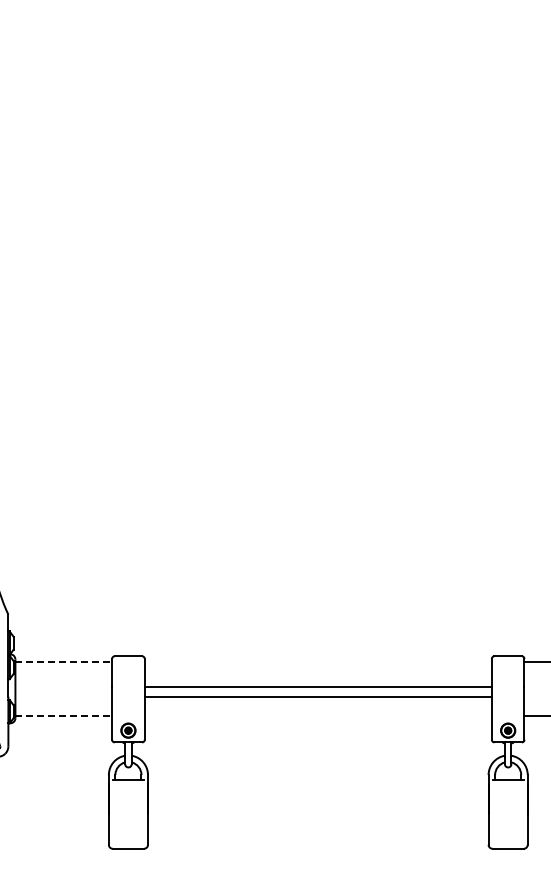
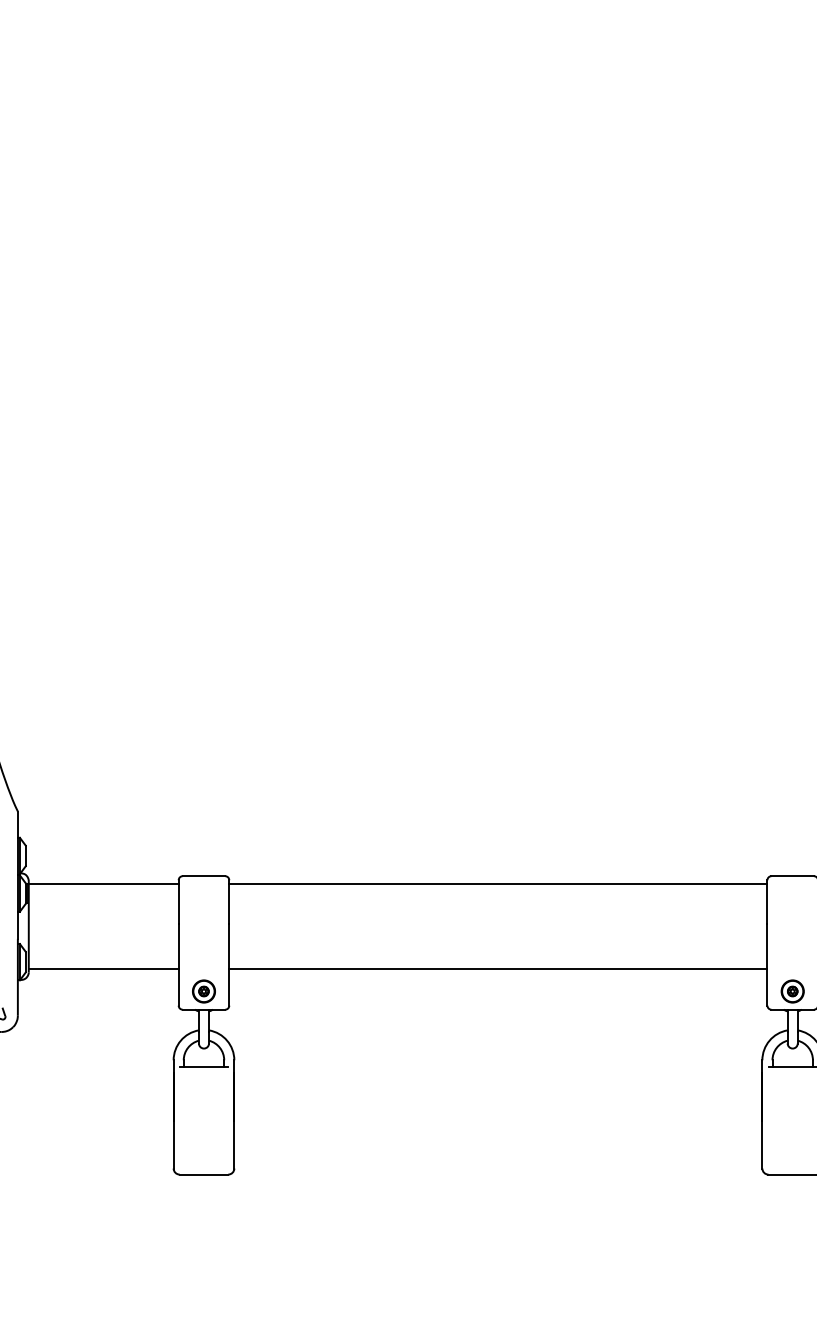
line: (64, 661) -> (104, 884), dashed -> solid
line: (317, 686) -> (497, 884), moved
line: (317, 697) -> (497, 969), moved
line: (64, 716) -> (104, 969), dashed -> solid

